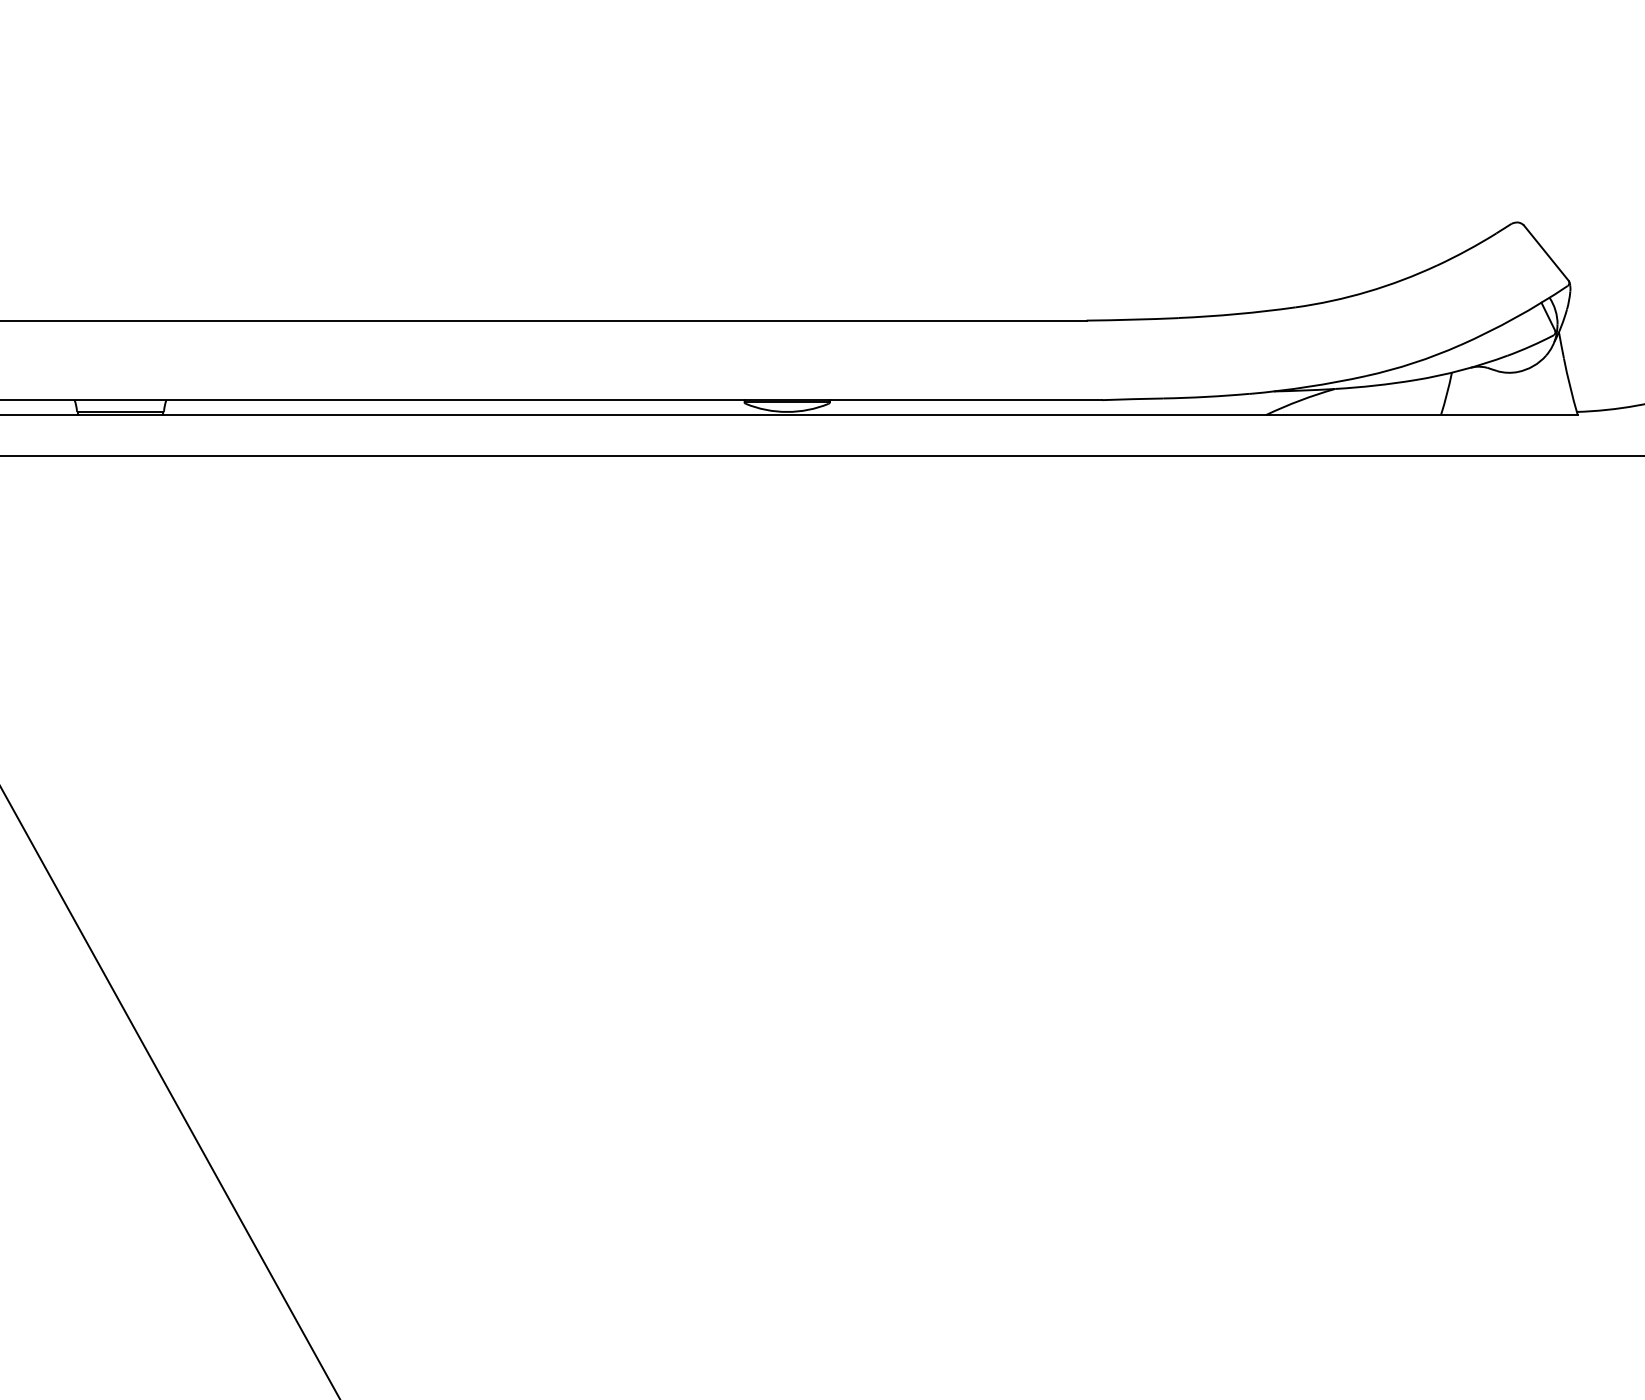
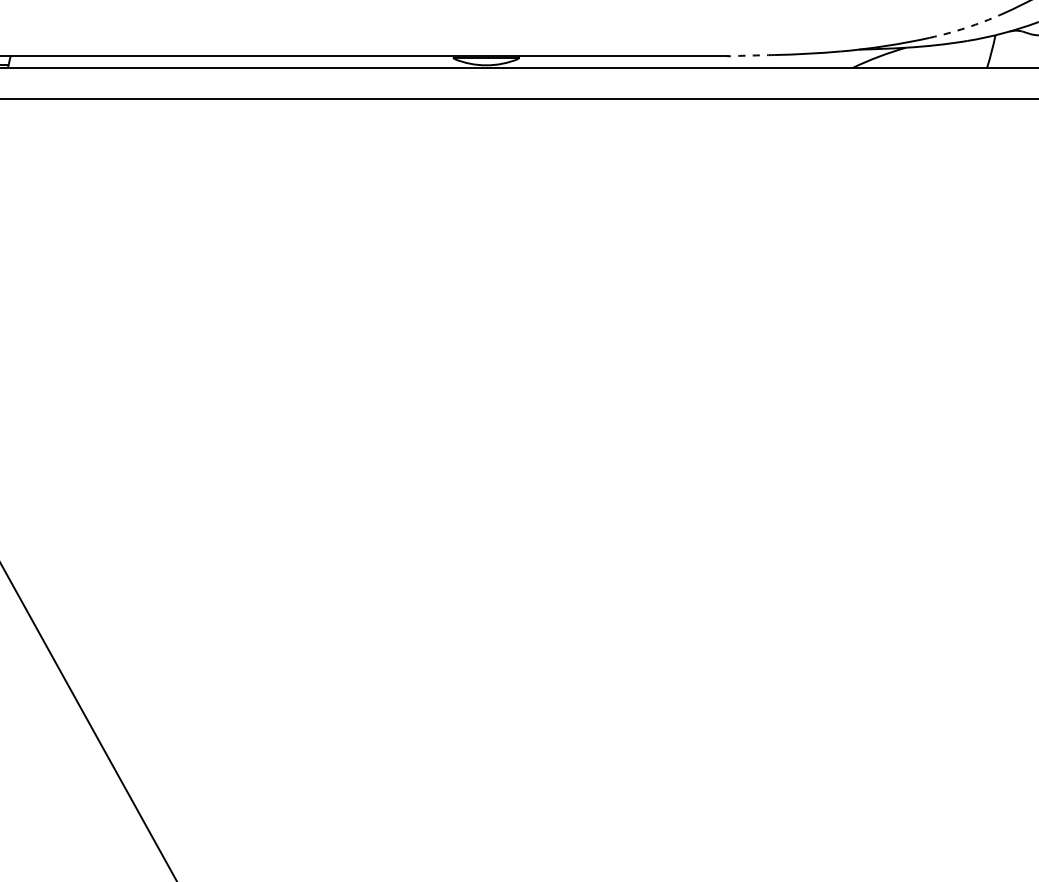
arc: (1413, 363) -> (966, 28), solid -> dashed
arc: (1132, 399) -> (750, 55), solid -> dashed

